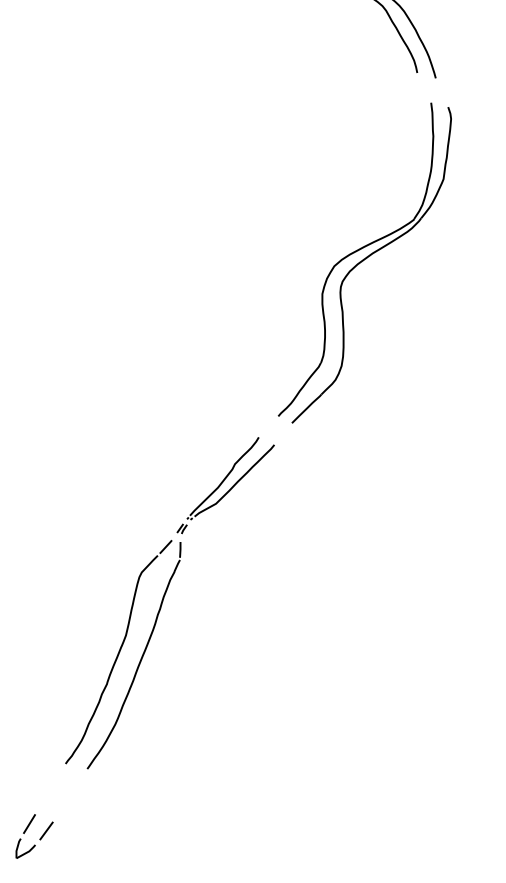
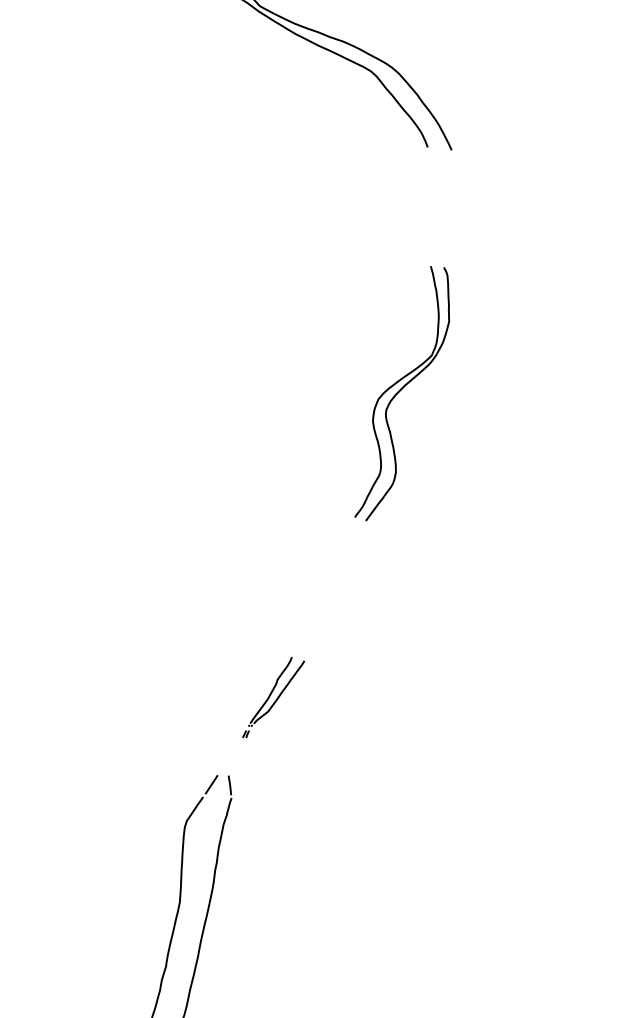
part: (364, 262) -> (400, 392), size x0.6
part: (225, 485) -> (273, 696), size x0.6

